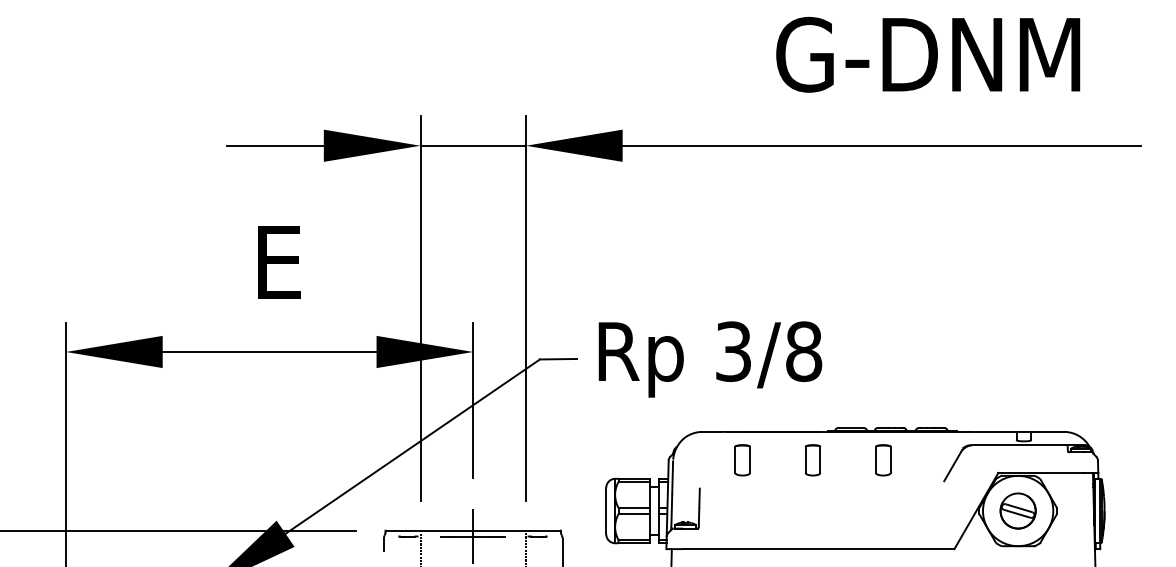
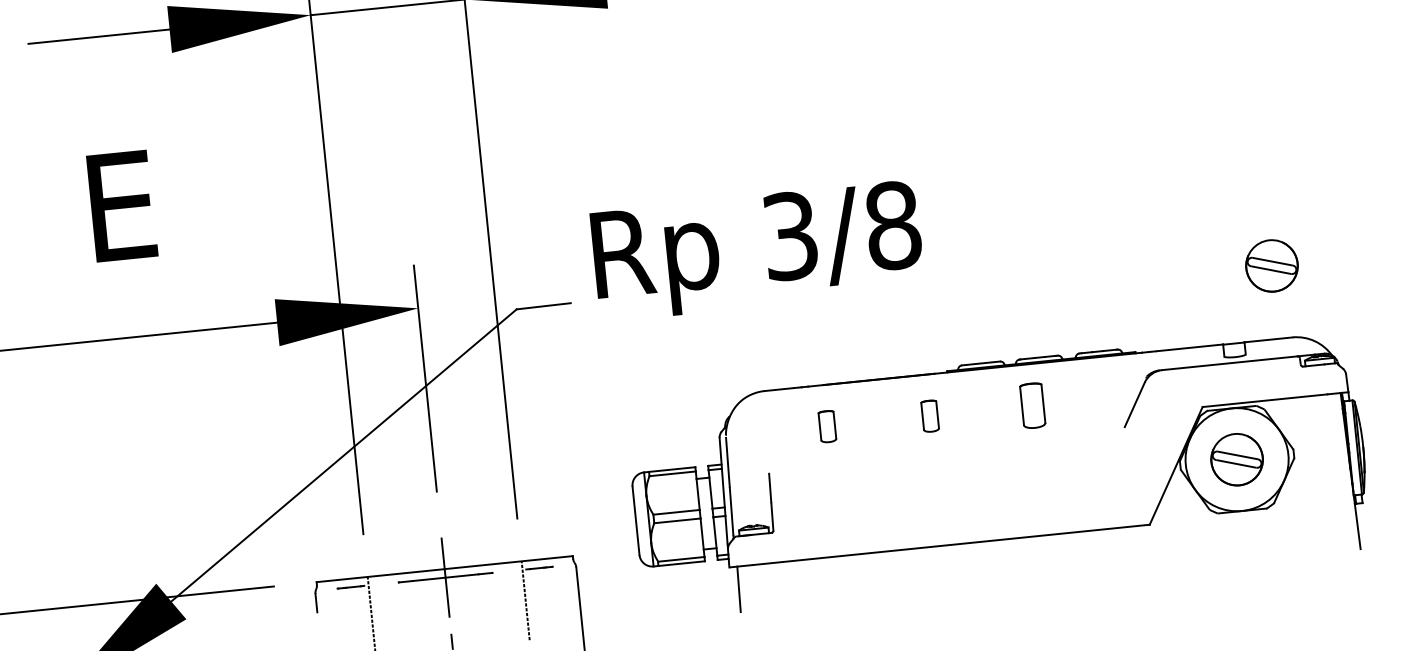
text: (710, 359) -> (757, 251), moved
part: (1054, 381) -> (1270, 265), added
part: (742, 460) -> (827, 426), size x0.7
part: (812, 460) -> (929, 416), size x0.7

